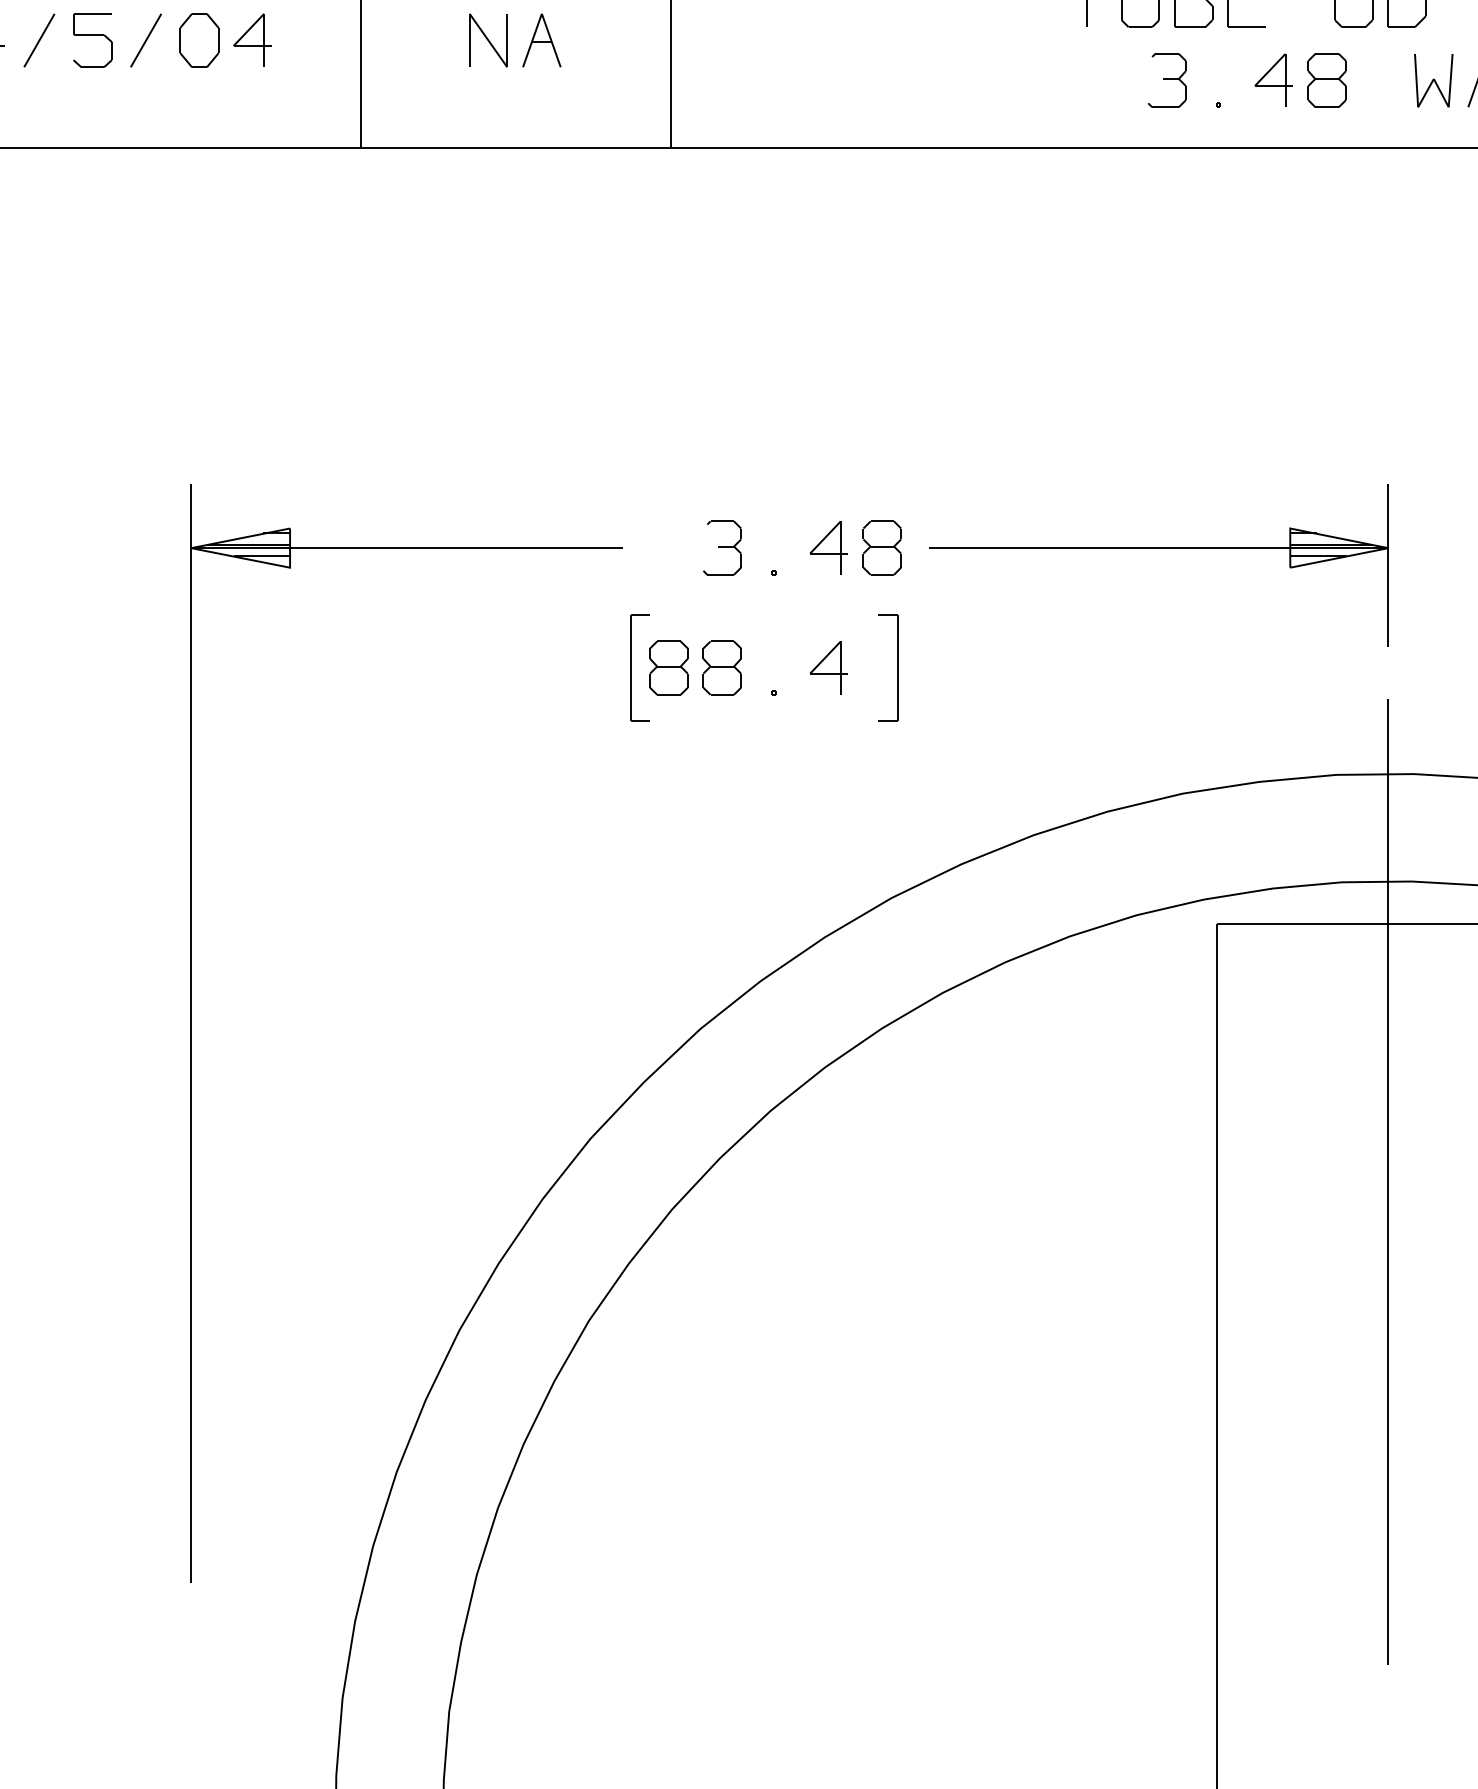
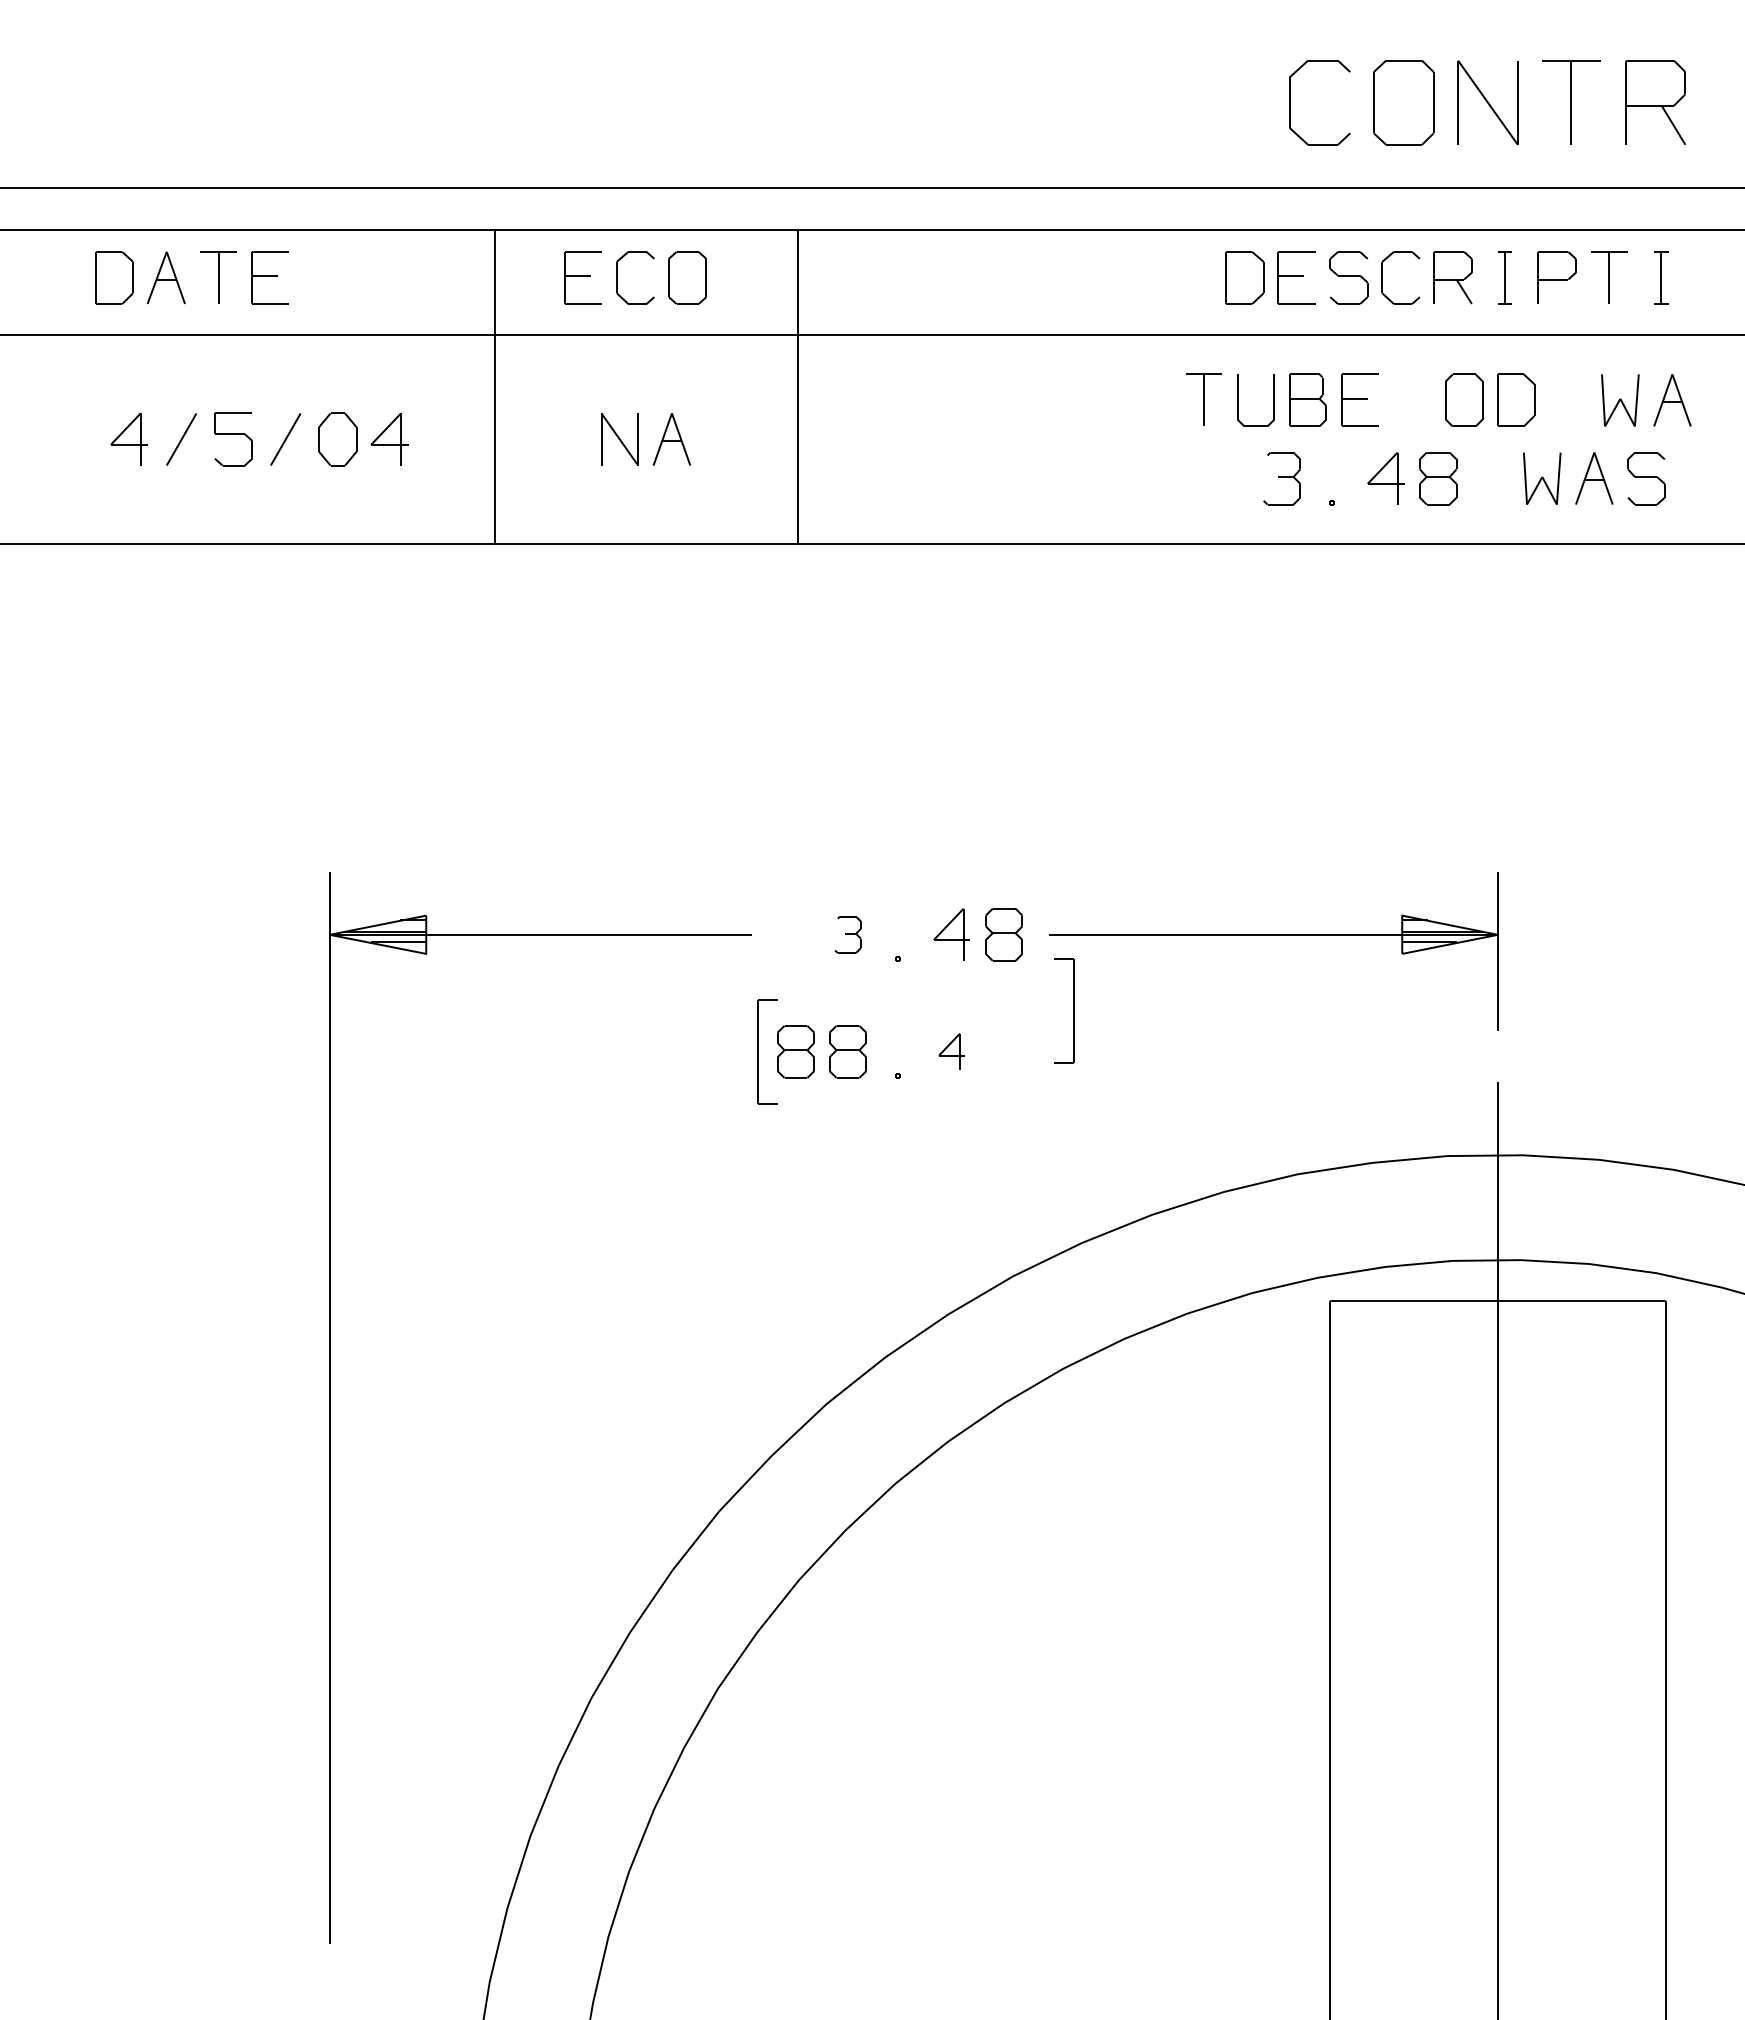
part: (721, 547) -> (847, 934), size x0.7
part: (828, 667) -> (951, 1051), size x0.7
part: (898, 667) -> (1073, 1010), moved

